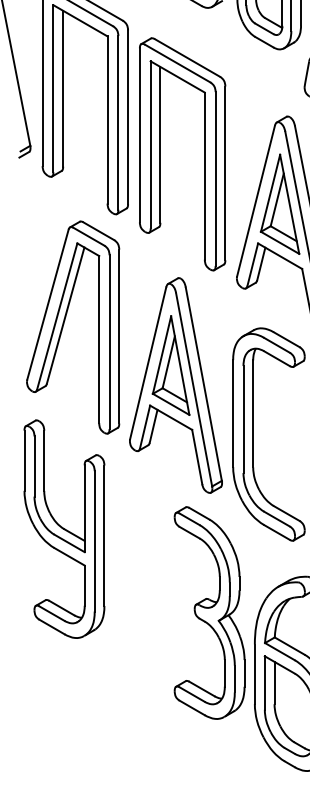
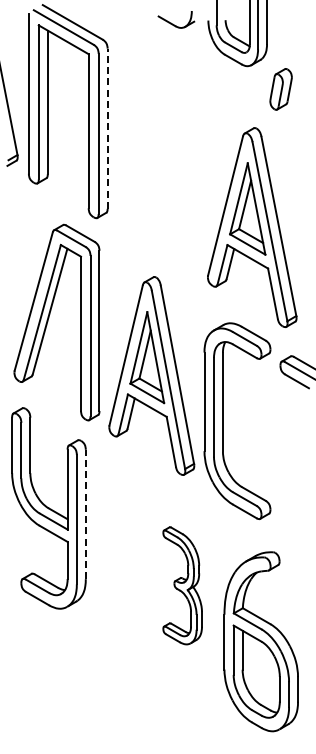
line: (127, 117) -> (107, 128), solid -> dashed
part: (160, 153) -> (137, 162), removed
line: (104, 535) -> (85, 514), solid -> dashed
part: (209, 612) -> (182, 585), size x0.6

